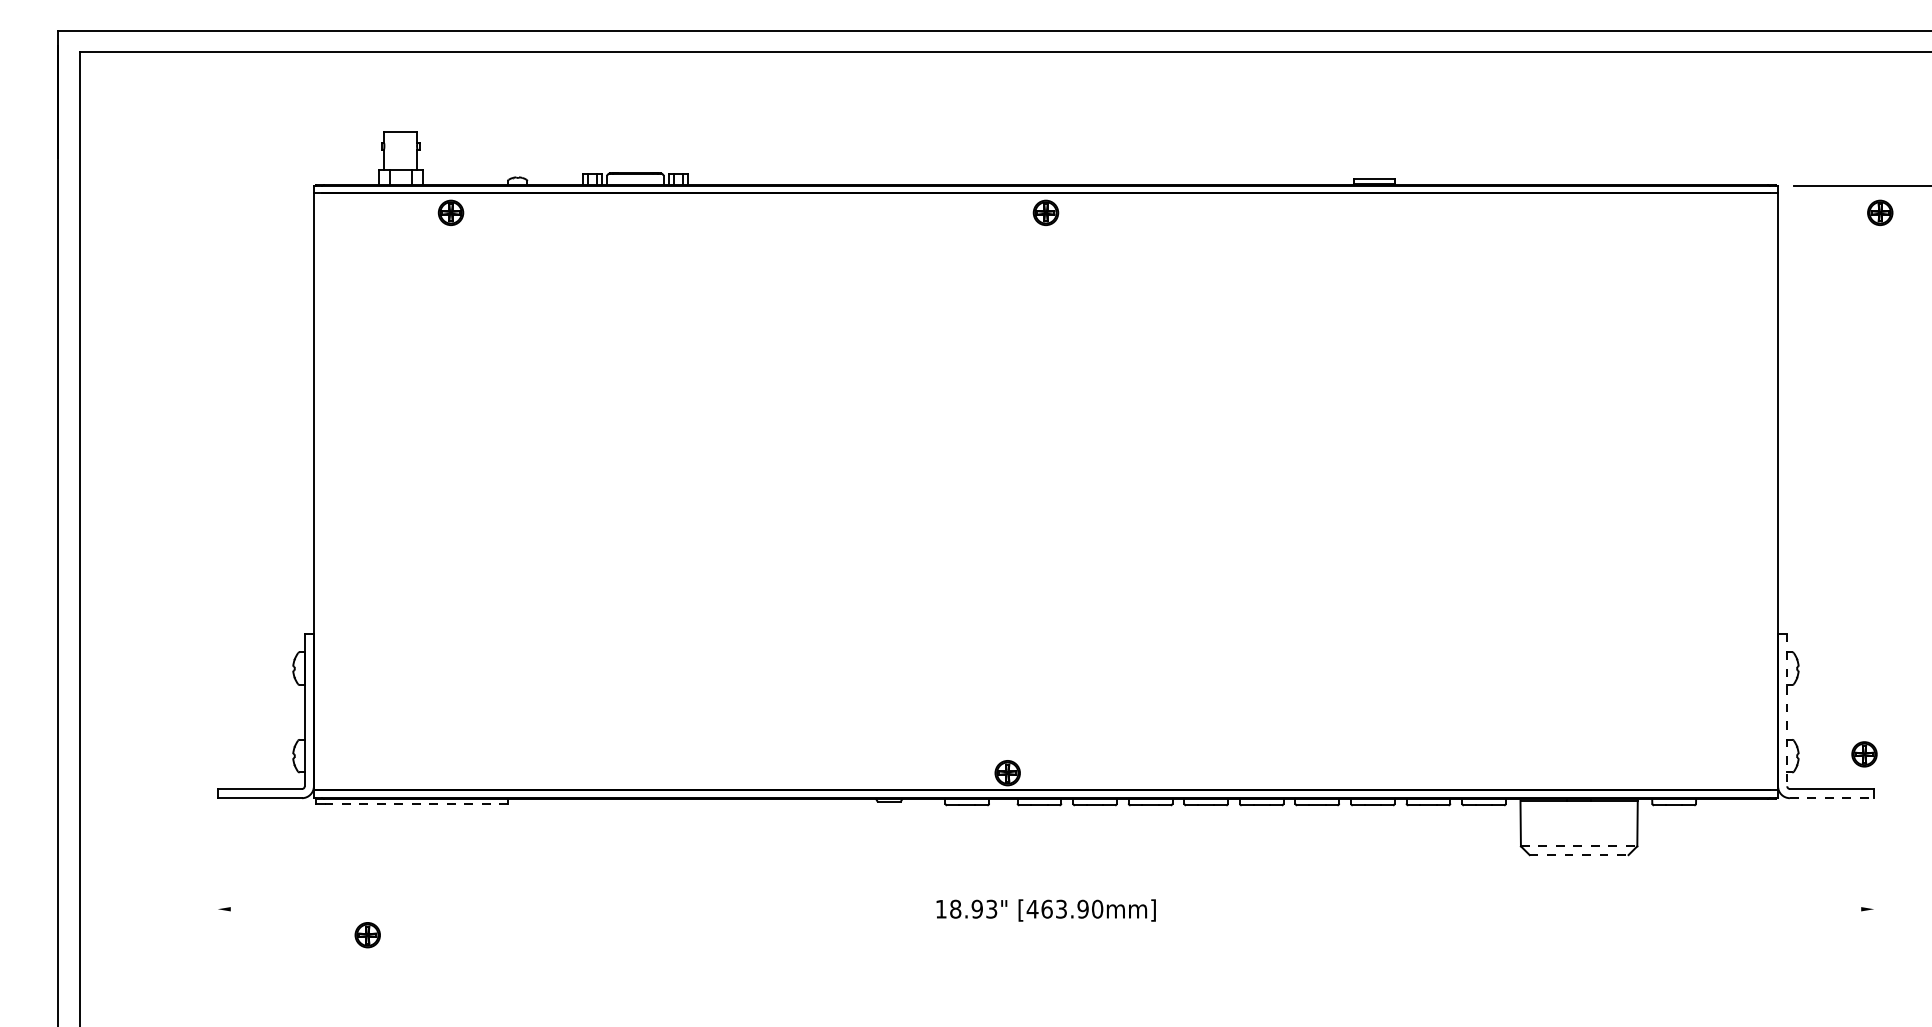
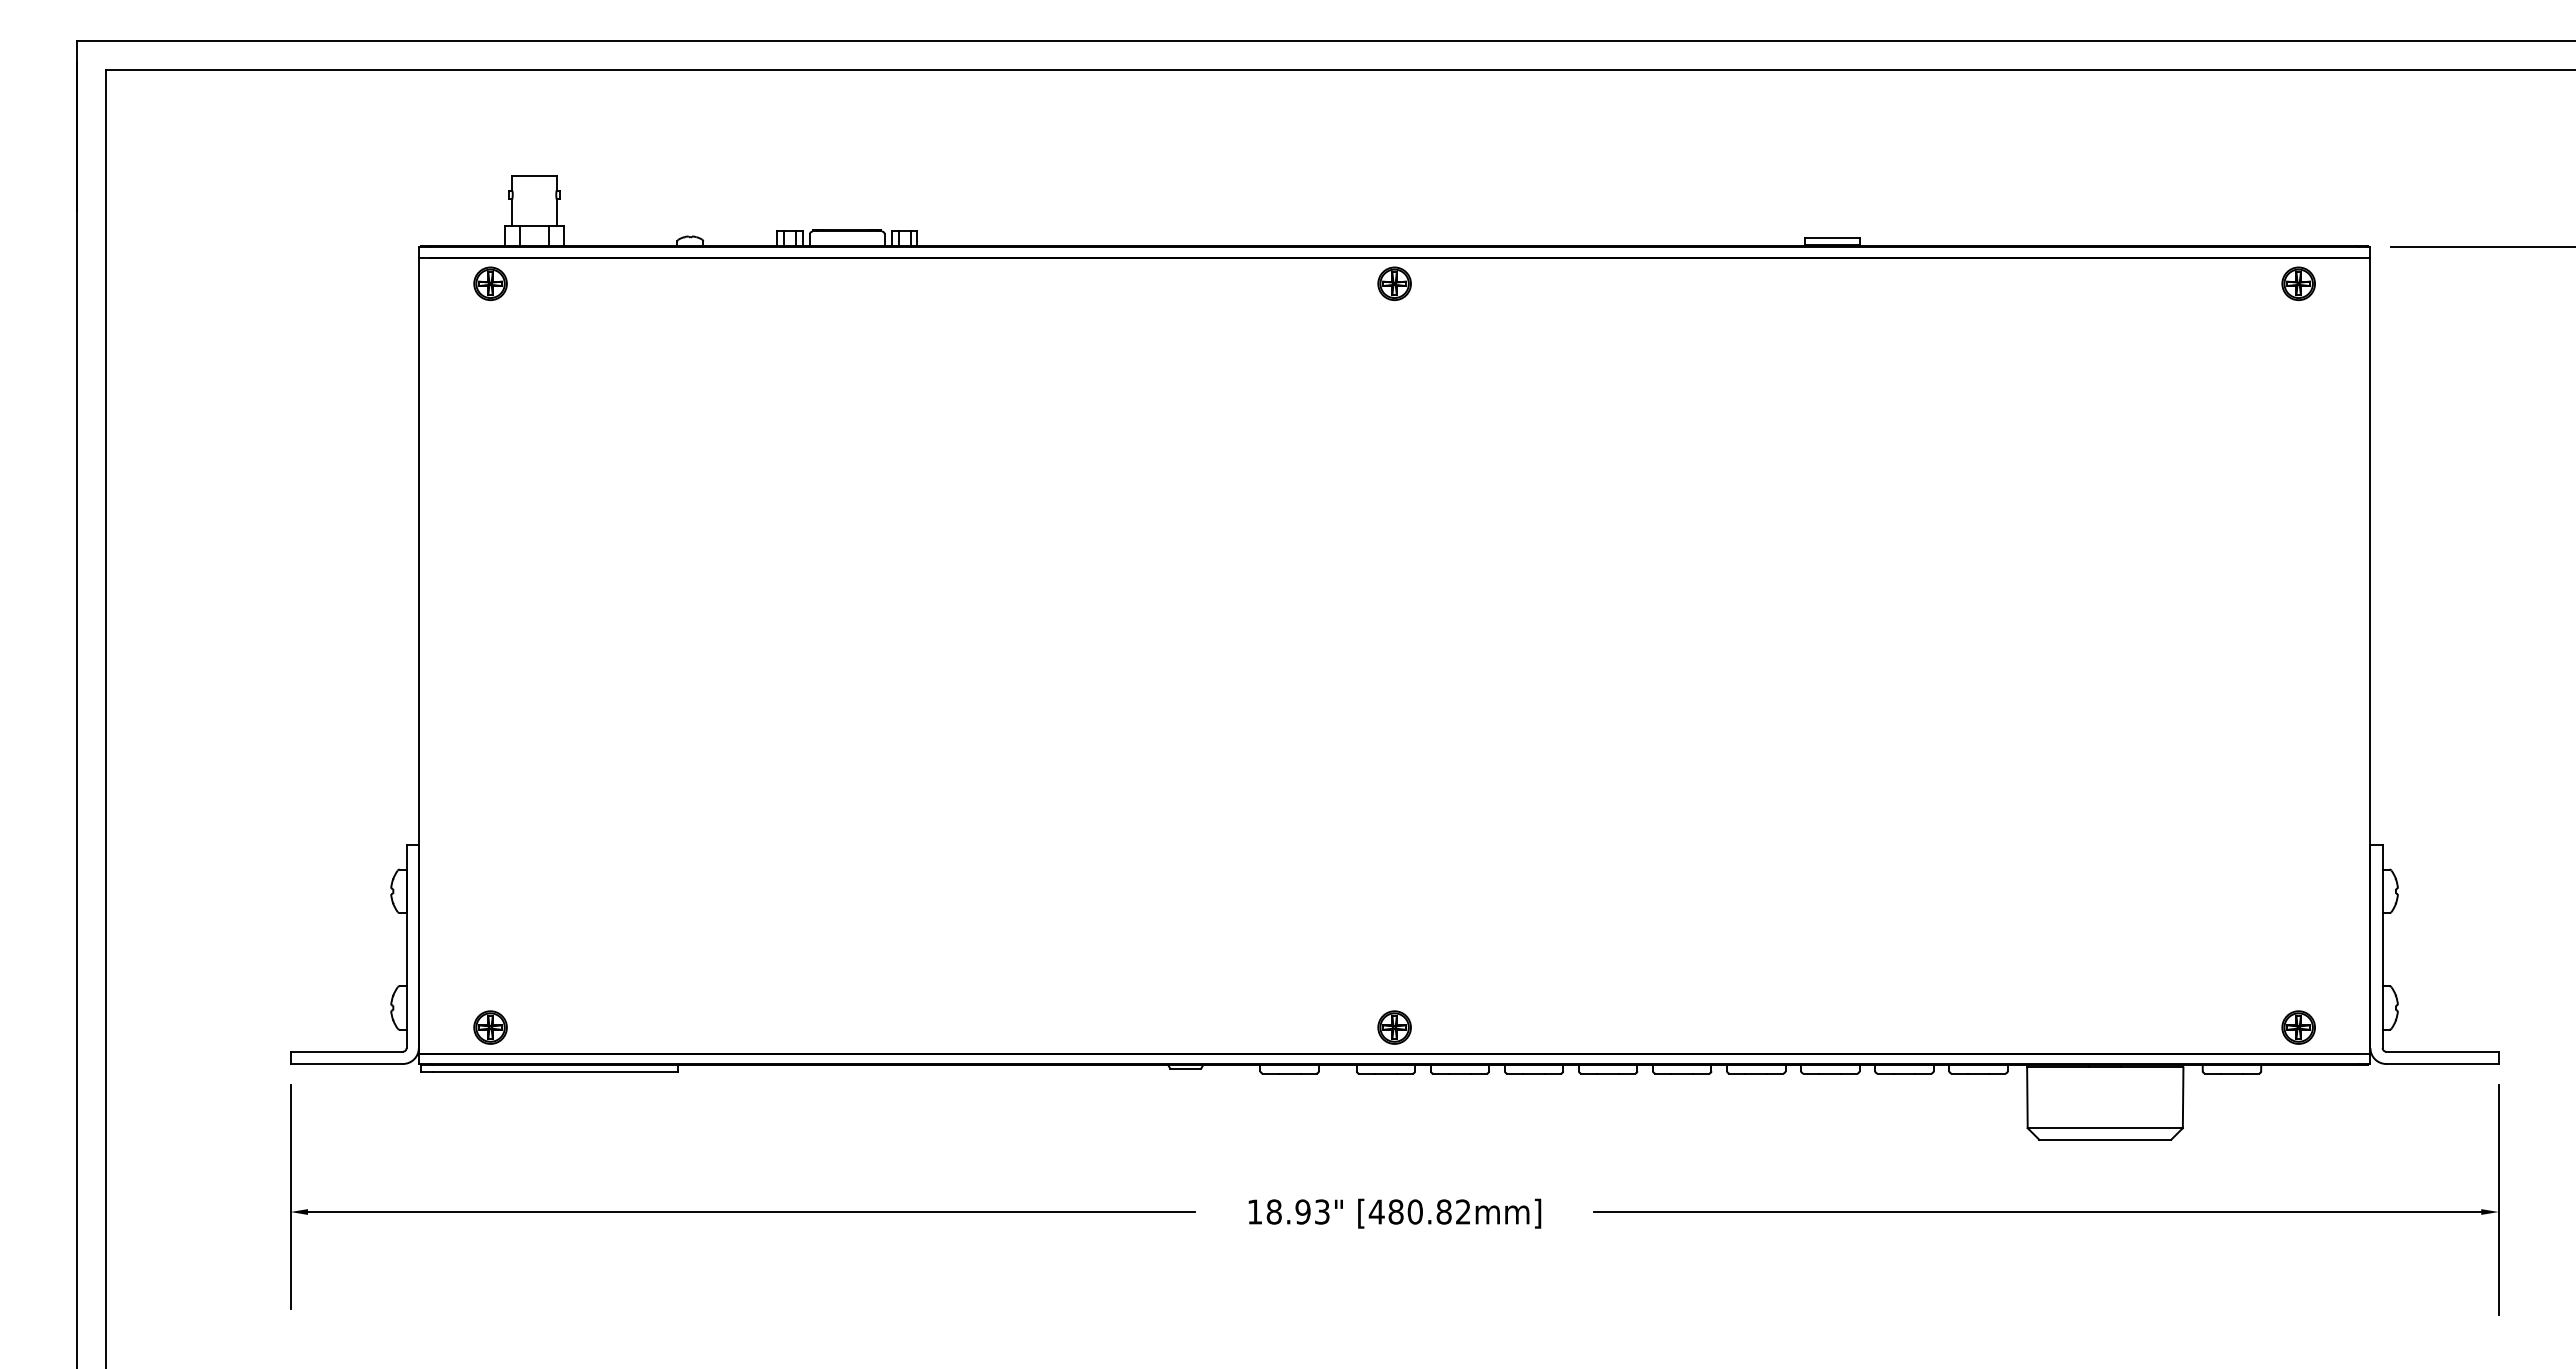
part: (450, 212) -> (490, 283), moved
part: (1880, 212) -> (2298, 283), moved
line: (1787, 710) -> (2382, 946), dashed -> solid
part: (1864, 754) -> (2298, 1027), moved
part: (1007, 773) -> (1394, 1027), moved
line: (1832, 798) -> (2443, 1064), dashed -> solid
line: (415, 804) -> (554, 1072), dashed -> solid
line: (1579, 846) -> (2105, 1128), dashed -> solid
line: (1579, 854) -> (2105, 1139), dashed -> solid
line: (217, 897) -> (290, 1196), added
line: (1874, 899) -> (2498, 1199), added
text: (1072, 908) -> (1429, 1211), [463.90mm] -> [480.82mm]
line: (563, 909) -> (751, 1212), added
line: (1528, 909) -> (2037, 1212), added
part: (367, 935) -> (490, 1027), moved

